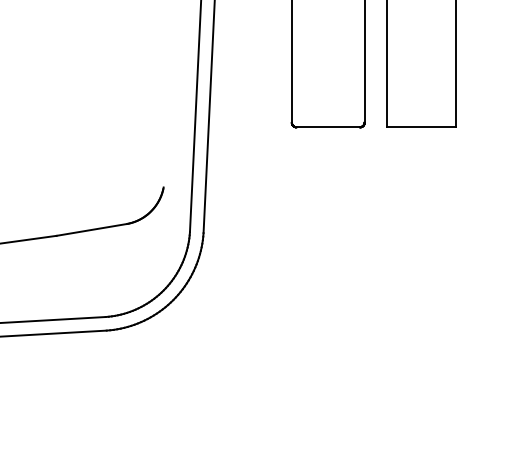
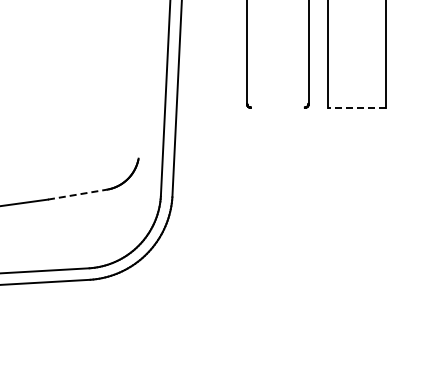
line: (327, 127) -> (277, 107), removed
line: (421, 127) -> (356, 107), solid -> dashed
line: (92, 229) -> (78, 194), solid -> dashed

